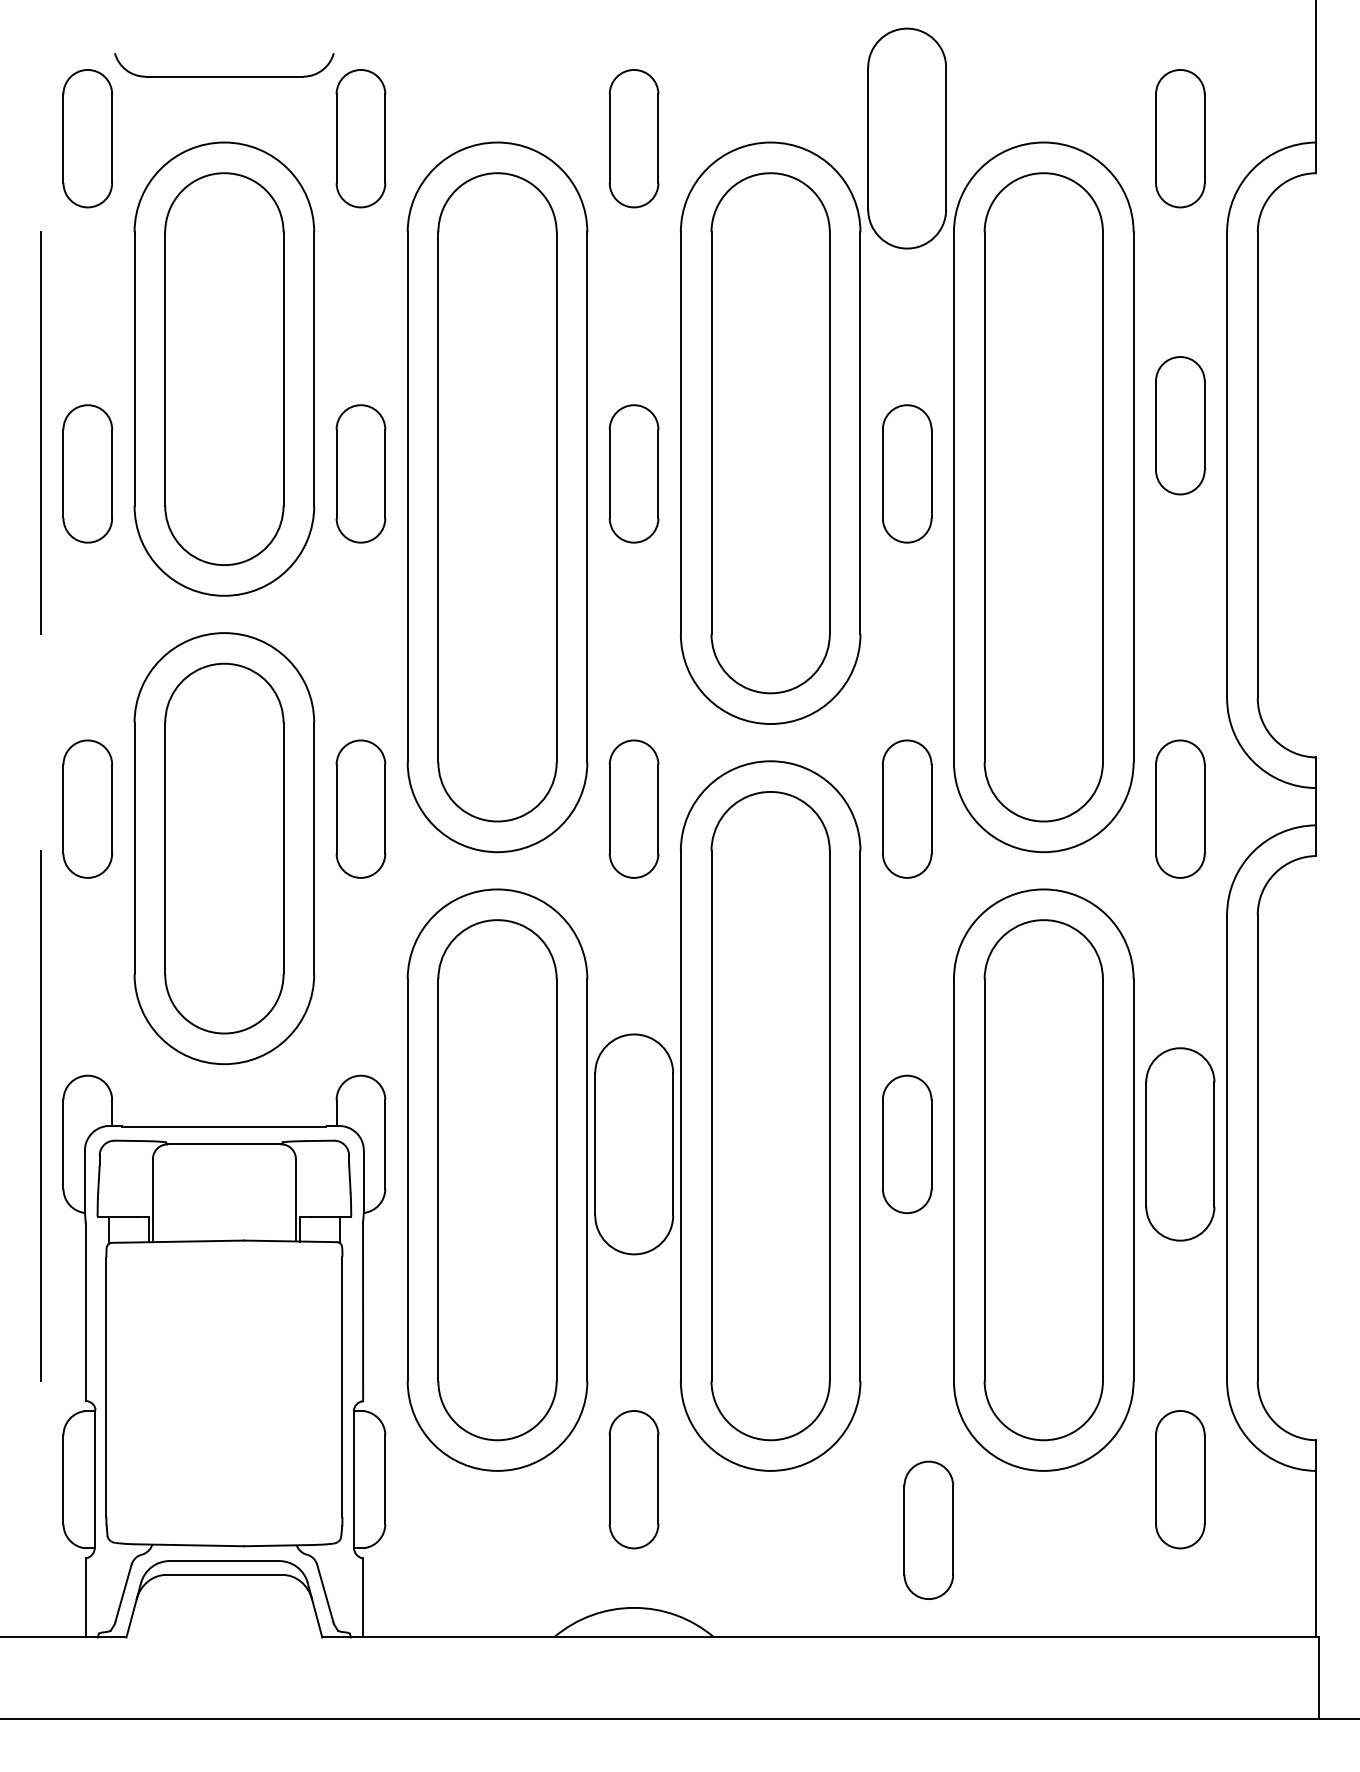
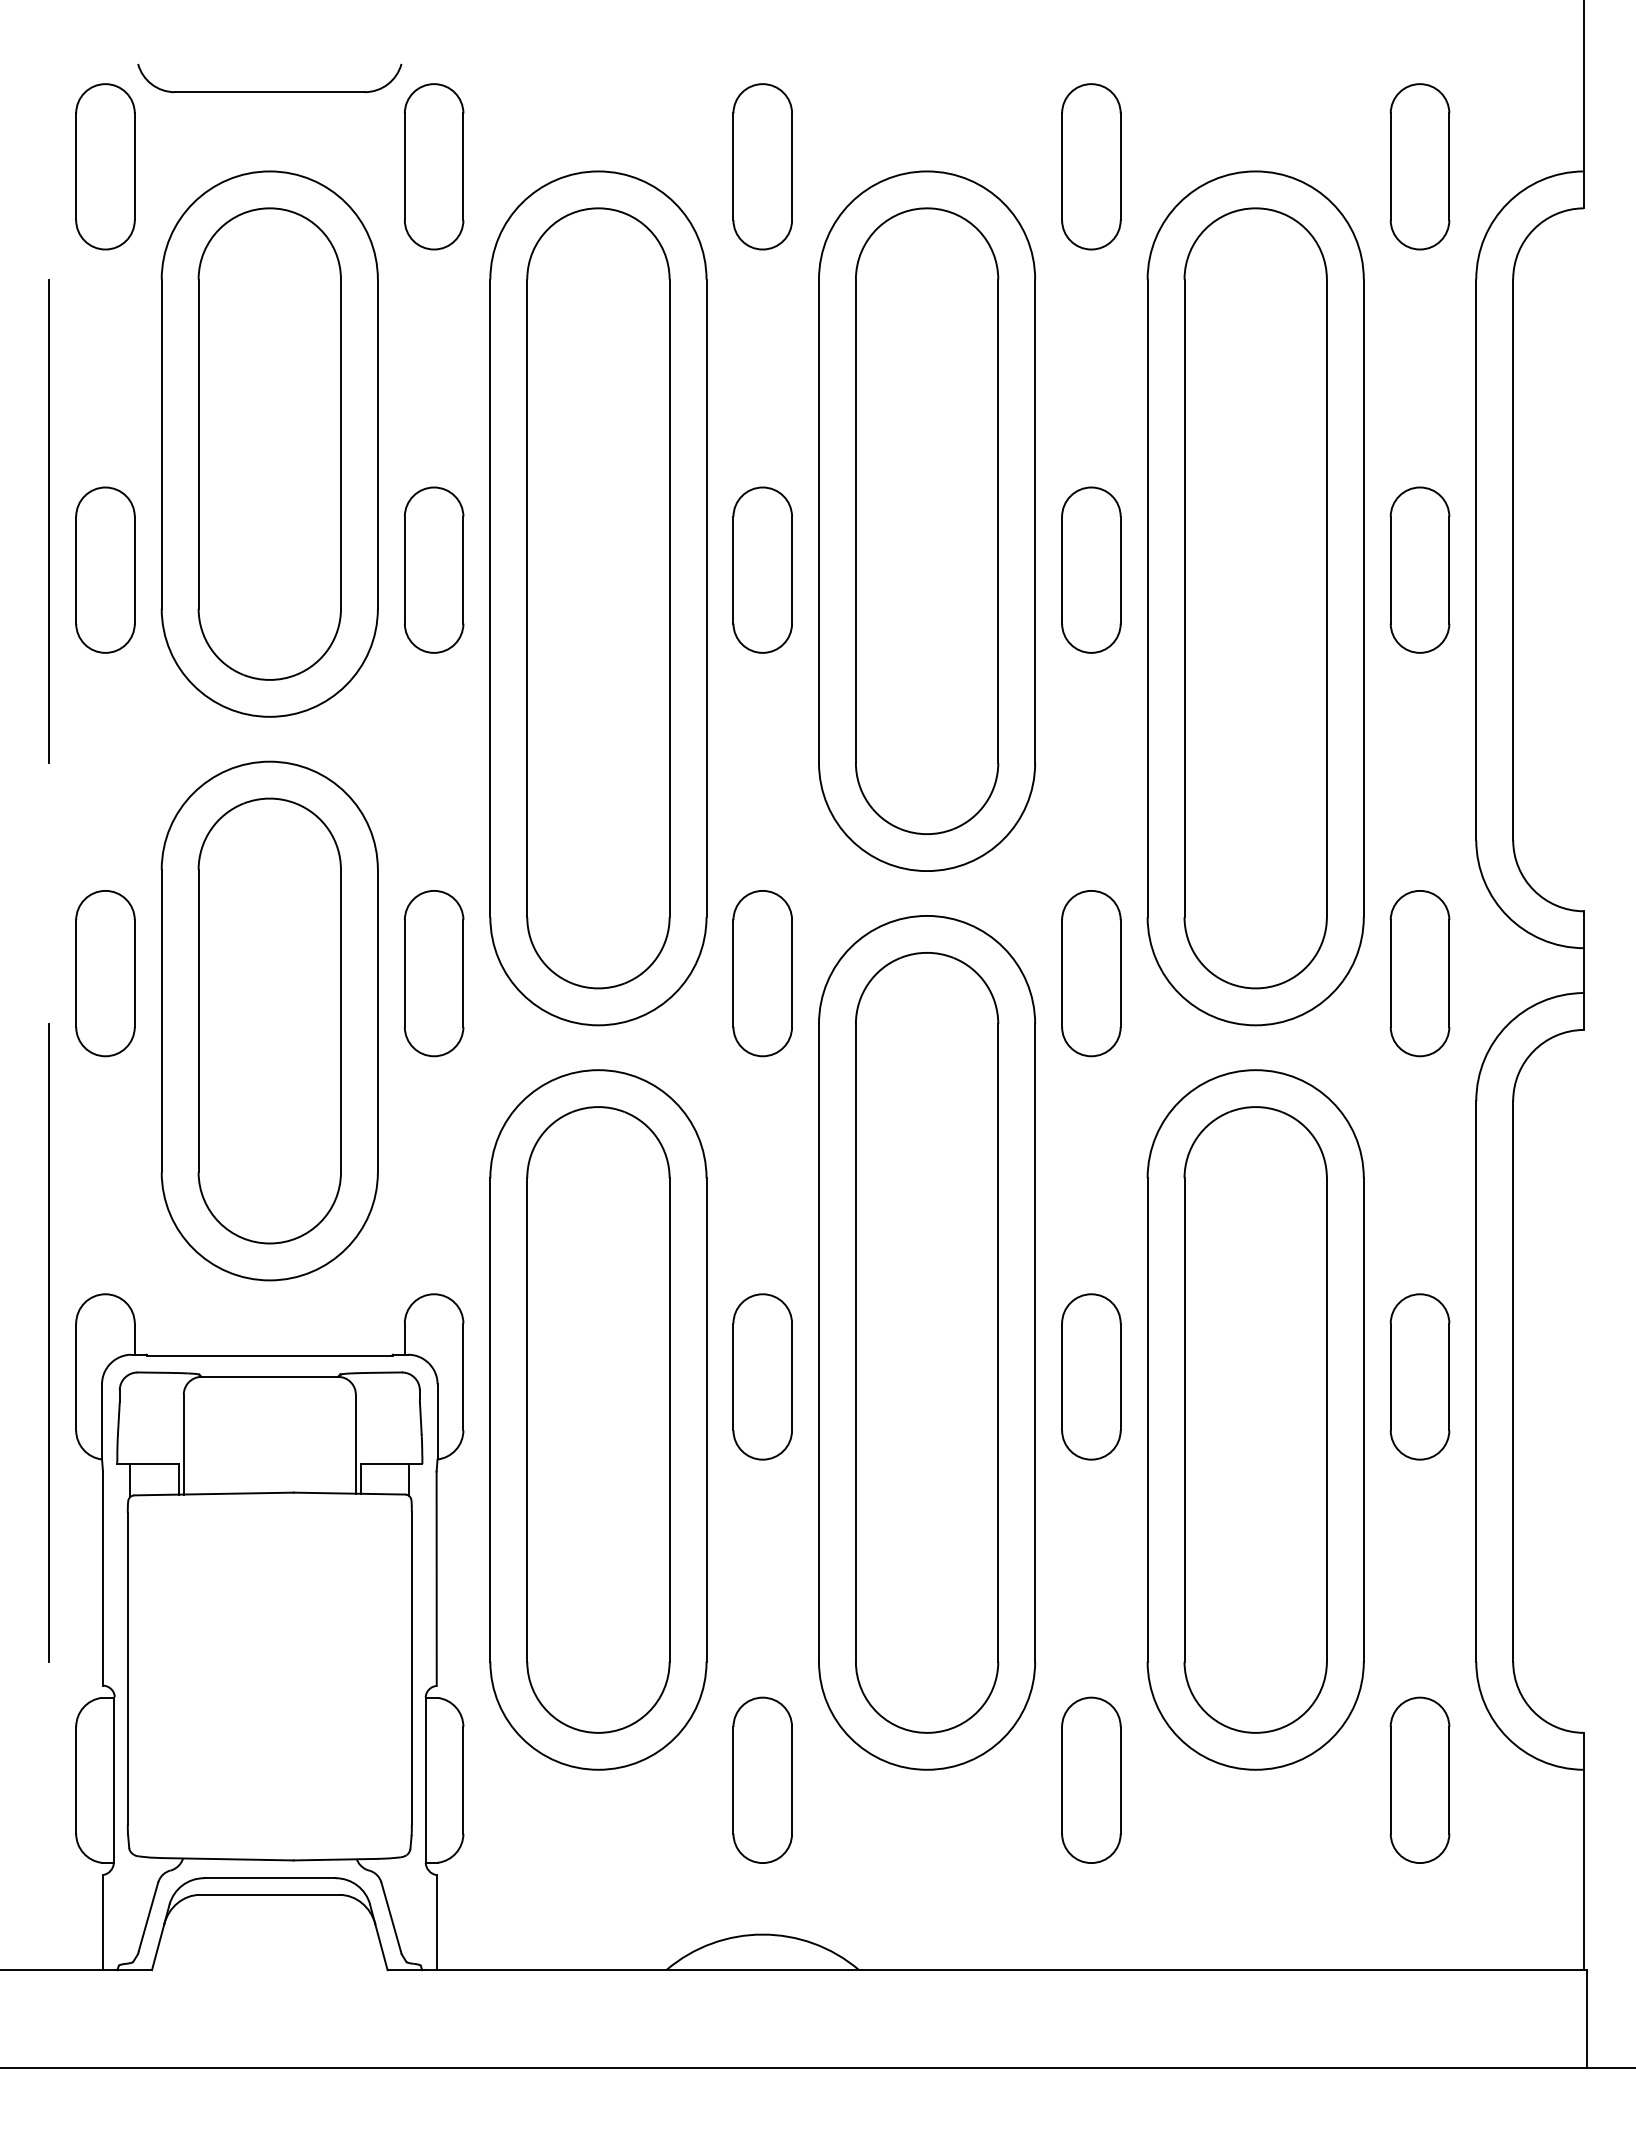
part: (907, 138) -> (1091, 166), size x0.62
part: (1179, 425) -> (1419, 569), moved
part: (633, 1144) -> (762, 1376), size x0.62
part: (1179, 1144) -> (1419, 1376), size x0.71
part: (928, 1529) -> (1091, 1779), moved

